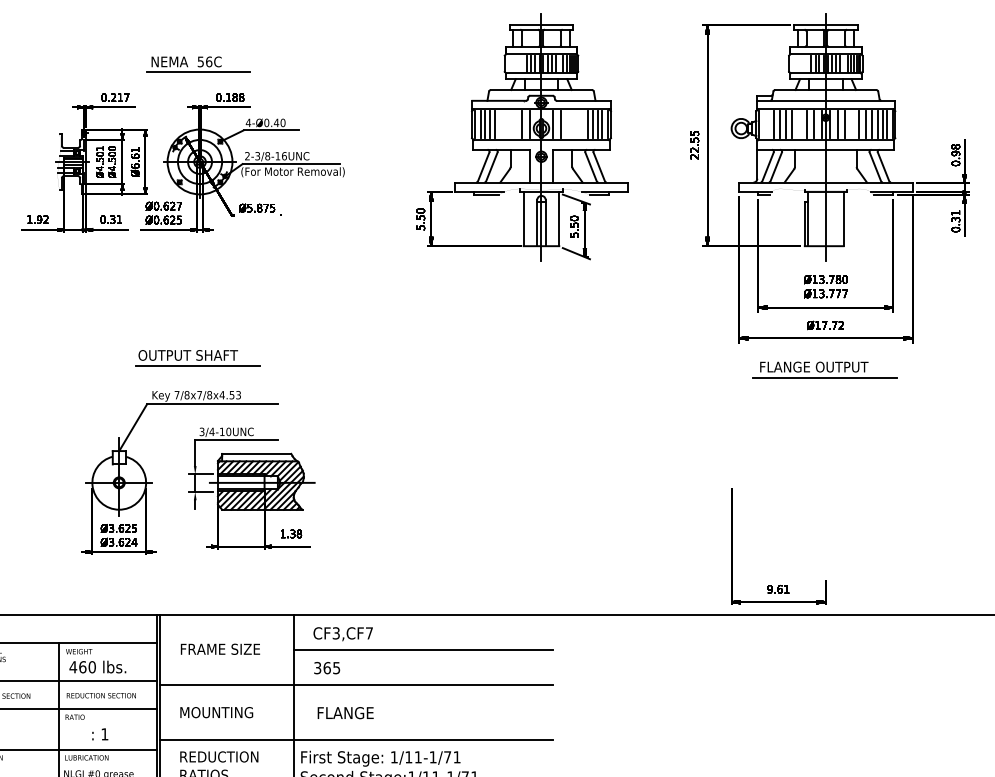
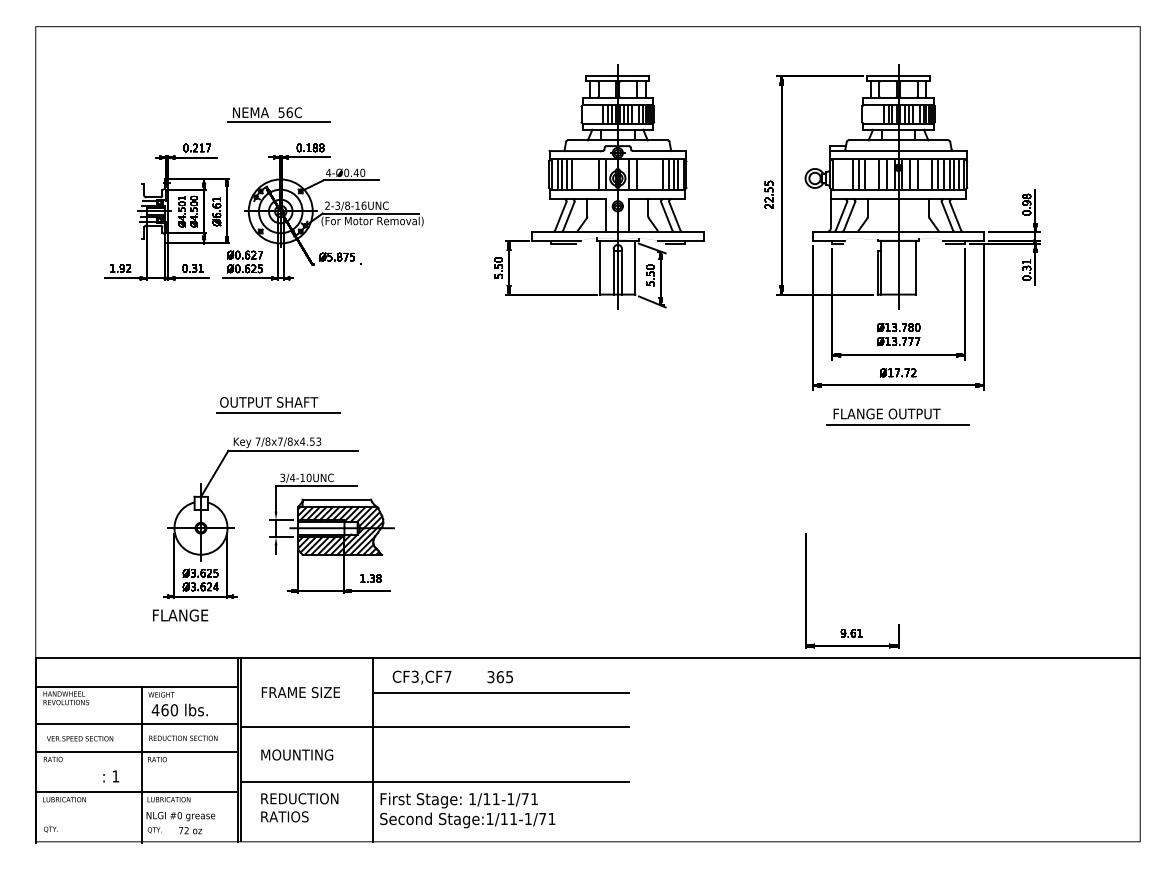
line: (774, 124) -> (847, 174), removed
text: (326, 668) -> (499, 677), moved
text: (345, 713) -> (180, 615), moved
text: (100, 734) -> (111, 776), moved

